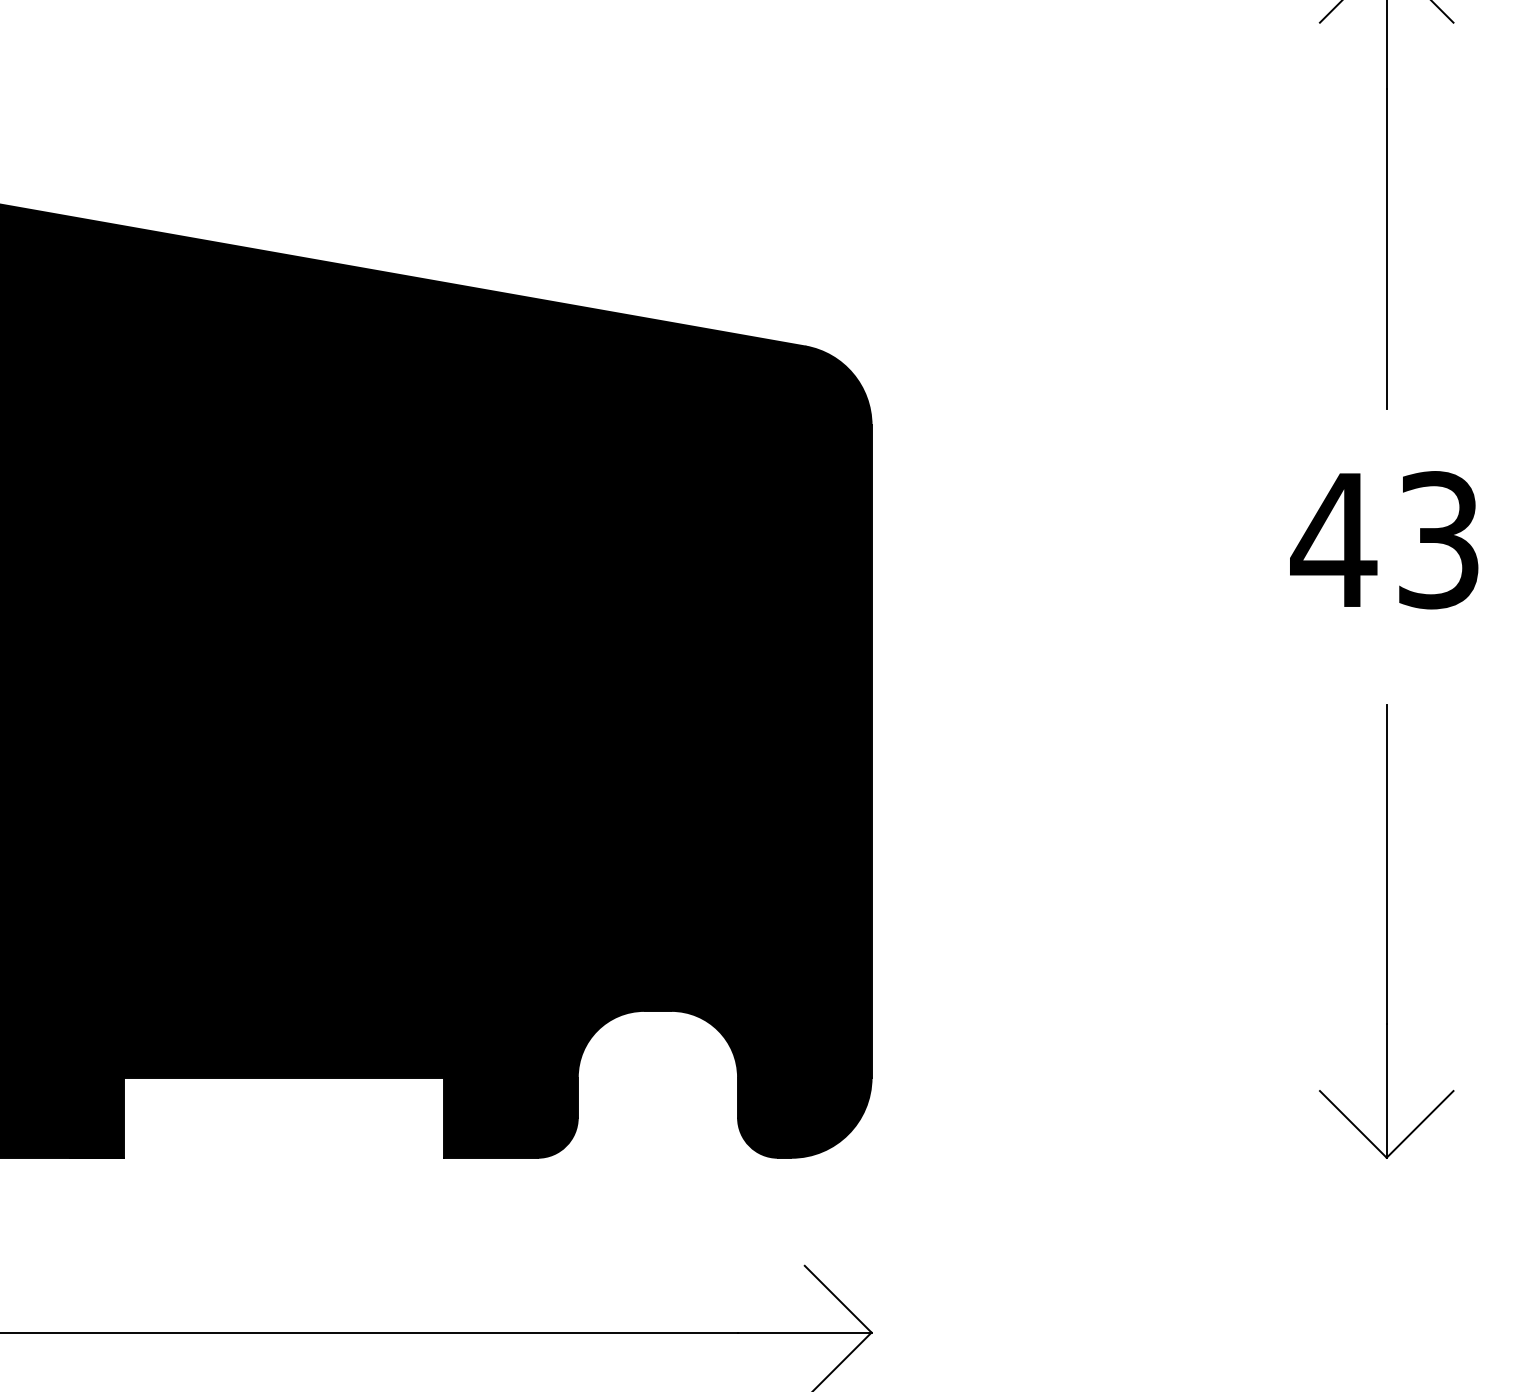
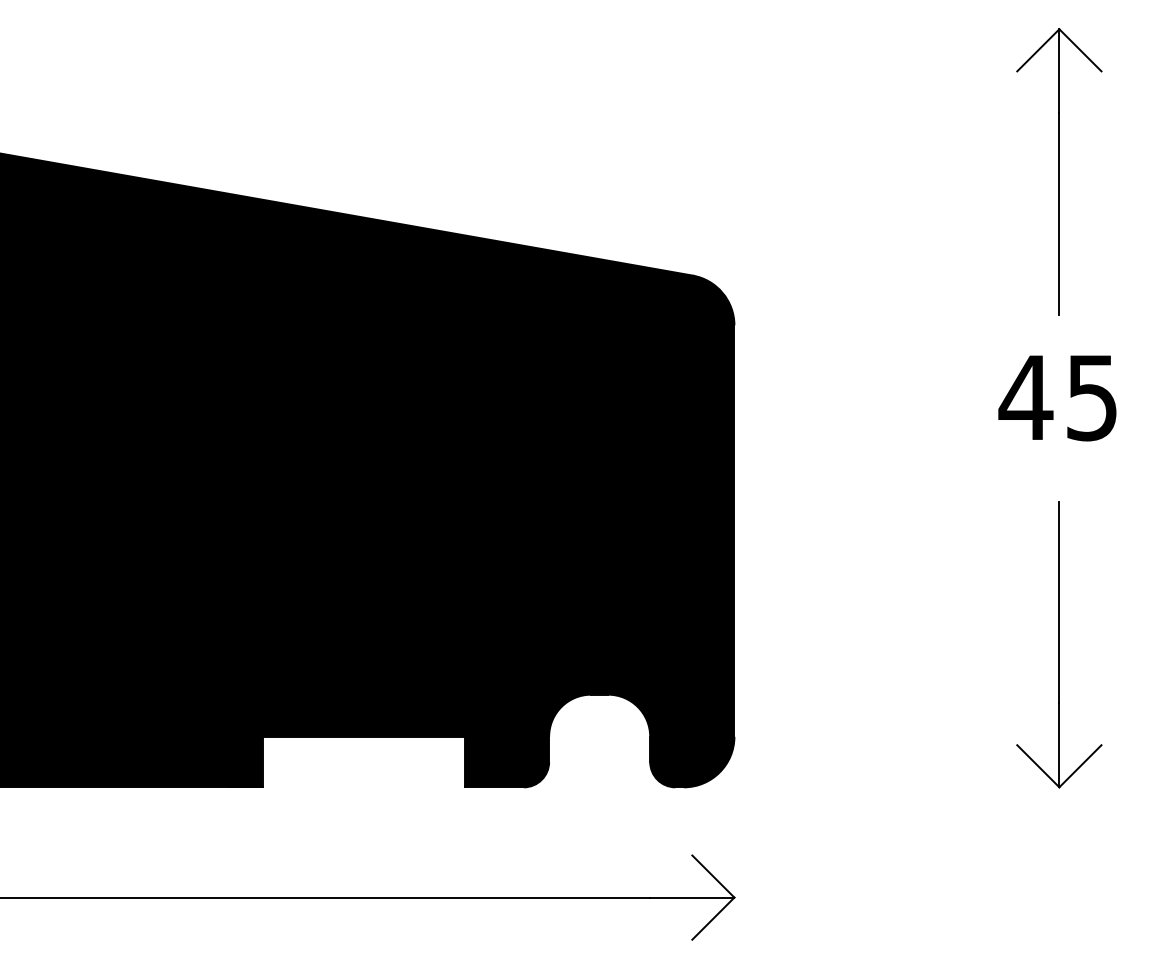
text: (1439, 539) -> (1092, 397), 43 -> 45

